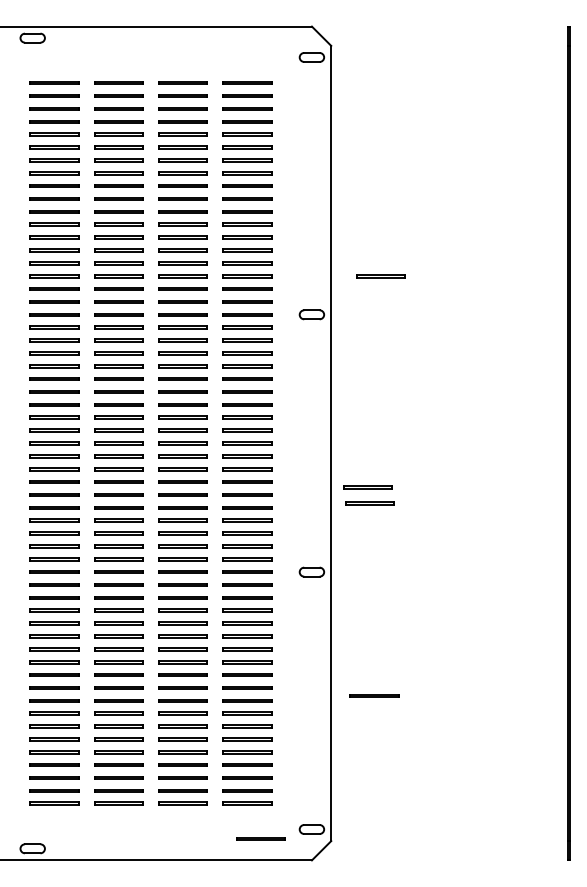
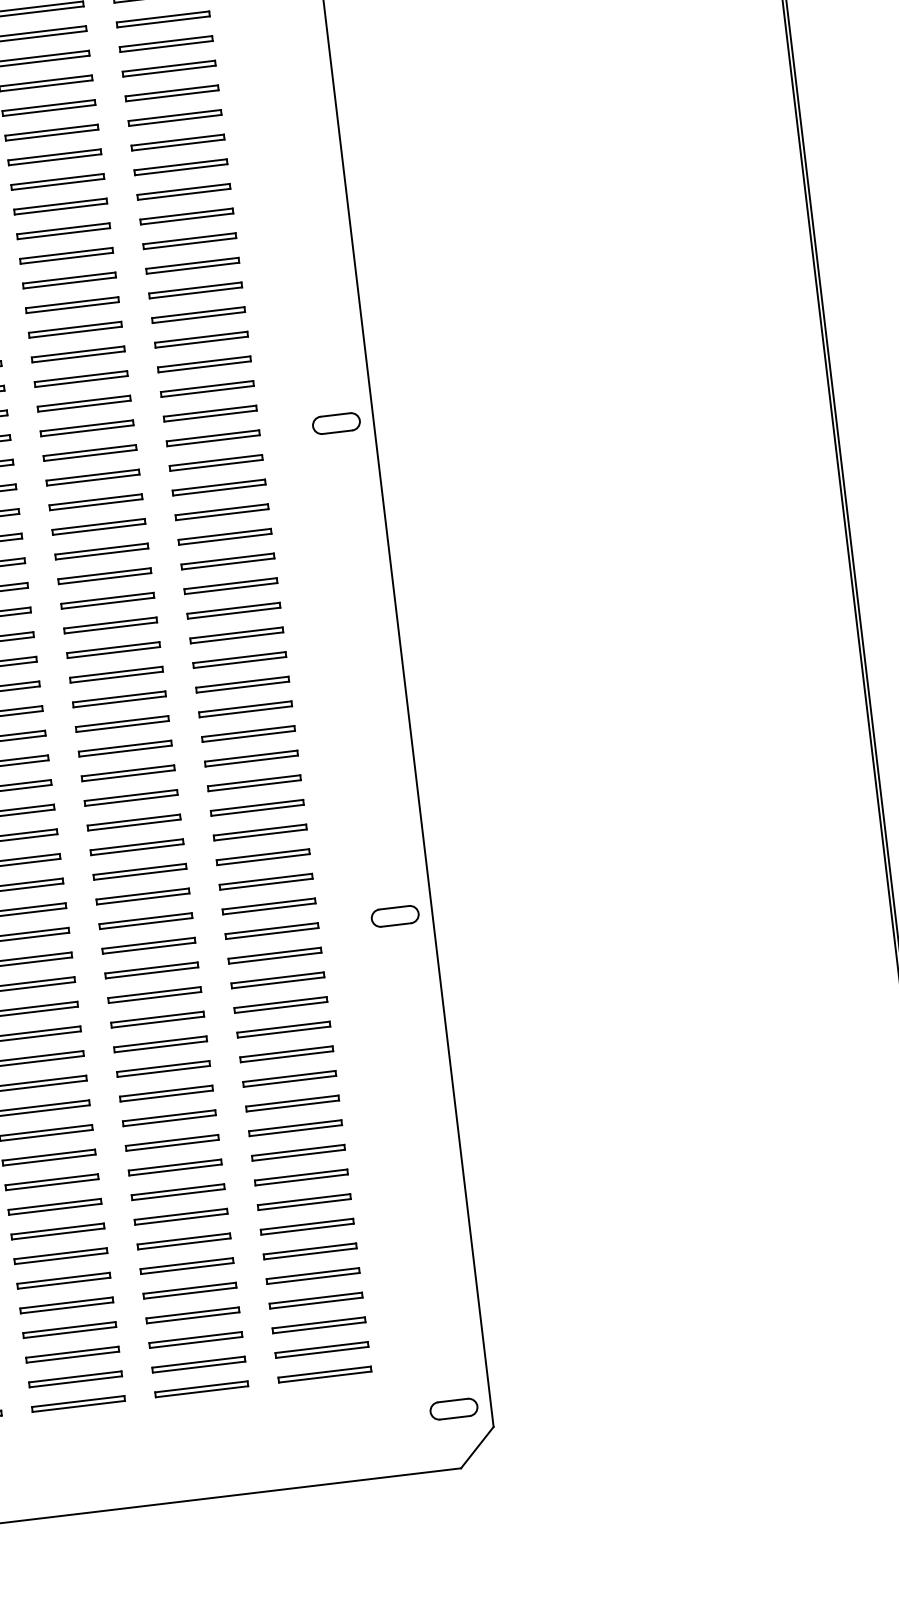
line: (380, 275) -> (458, 332), removed
line: (367, 486) -> (482, 739), removed
line: (369, 502) -> (489, 769), removed
line: (374, 695) -> (543, 1138), removed
line: (260, 838) -> (357, 1438), removed

